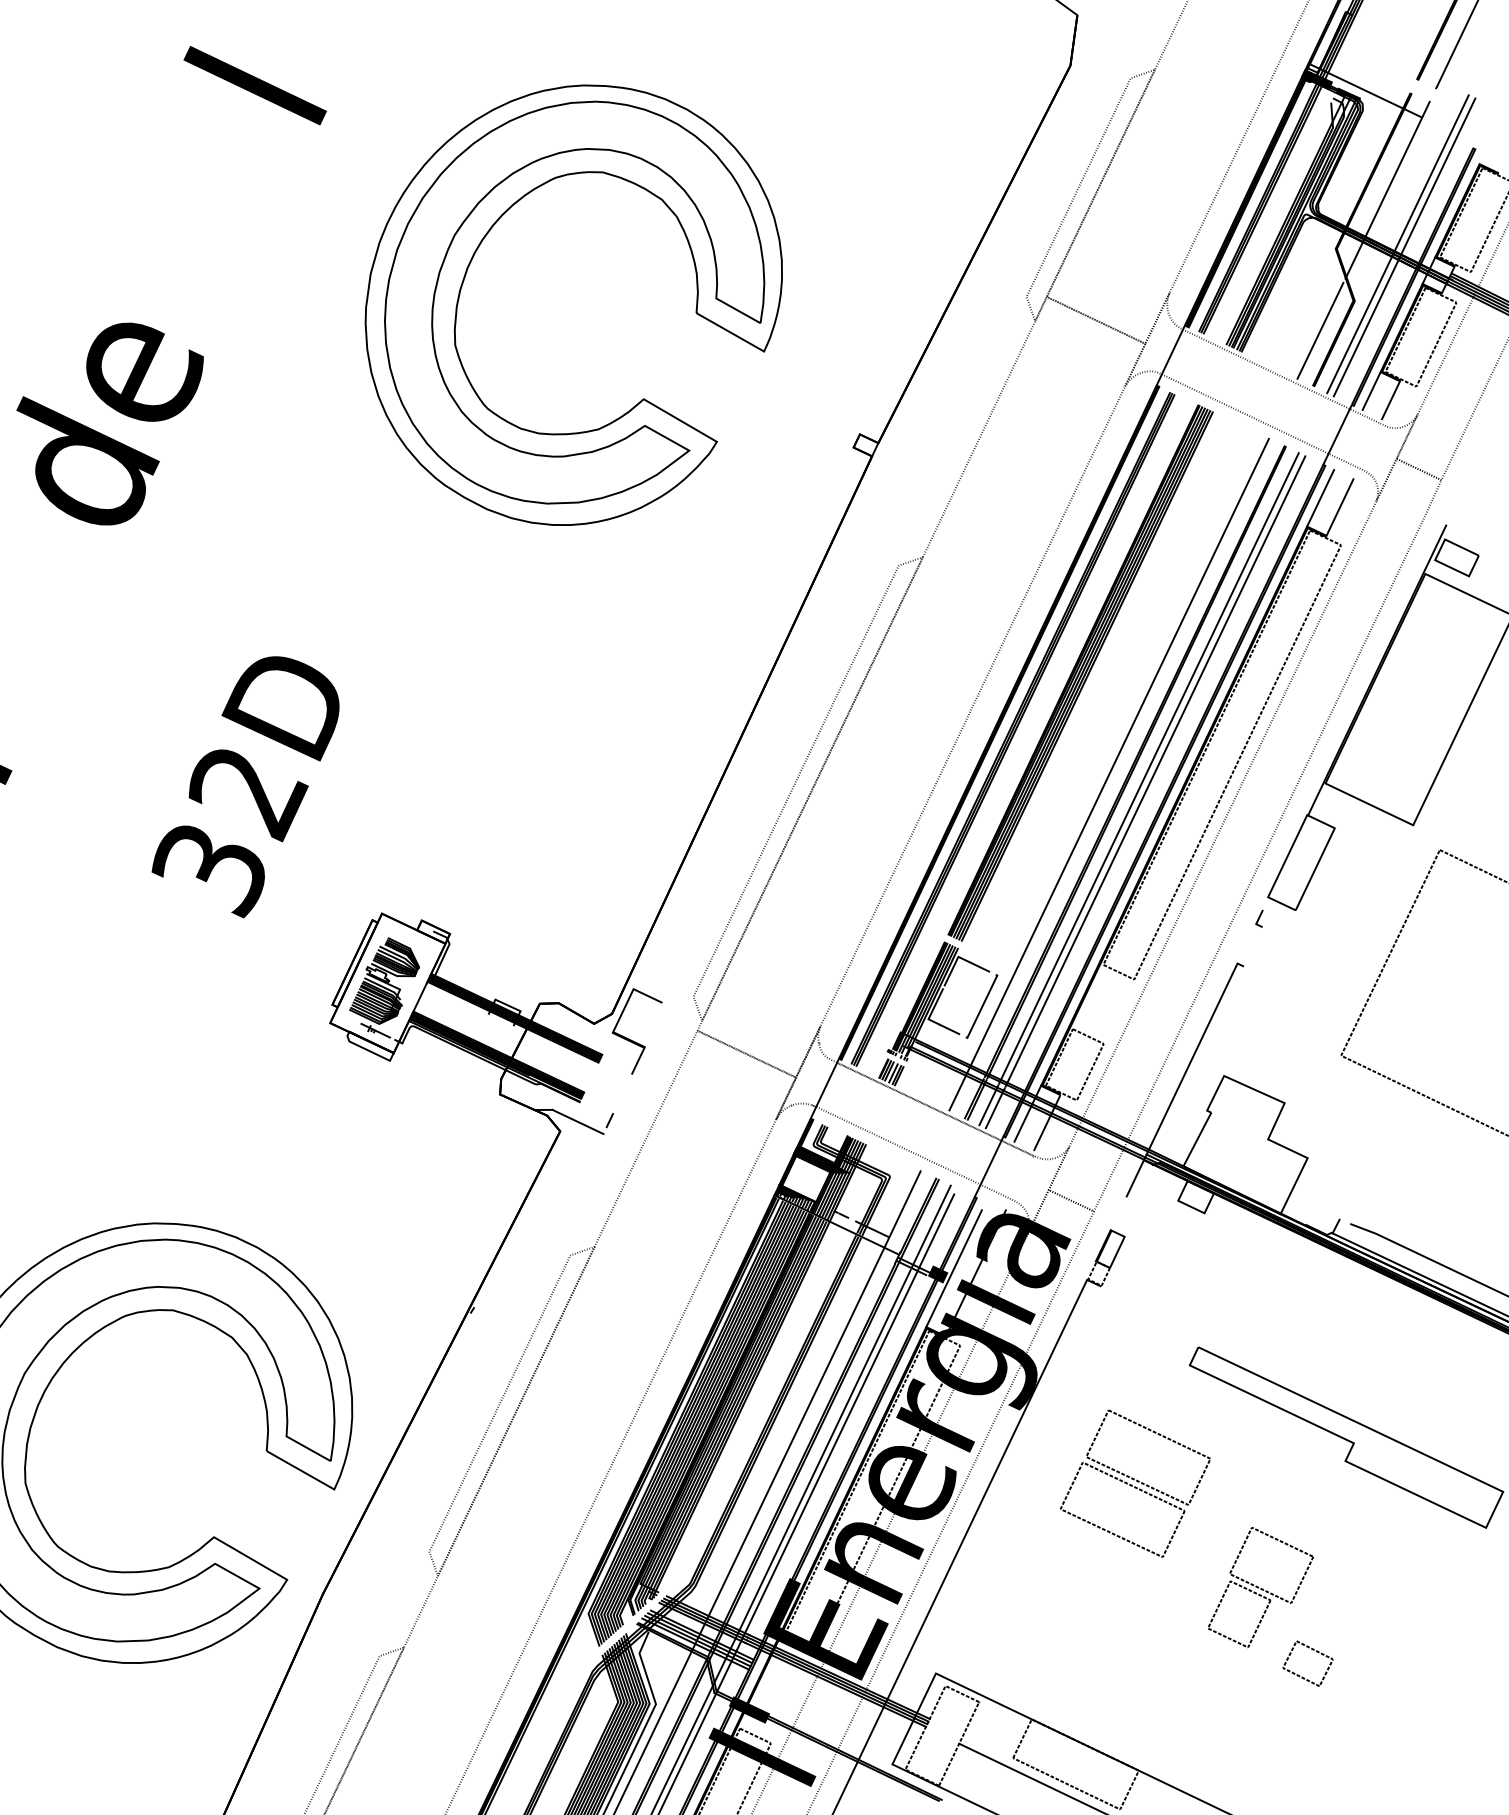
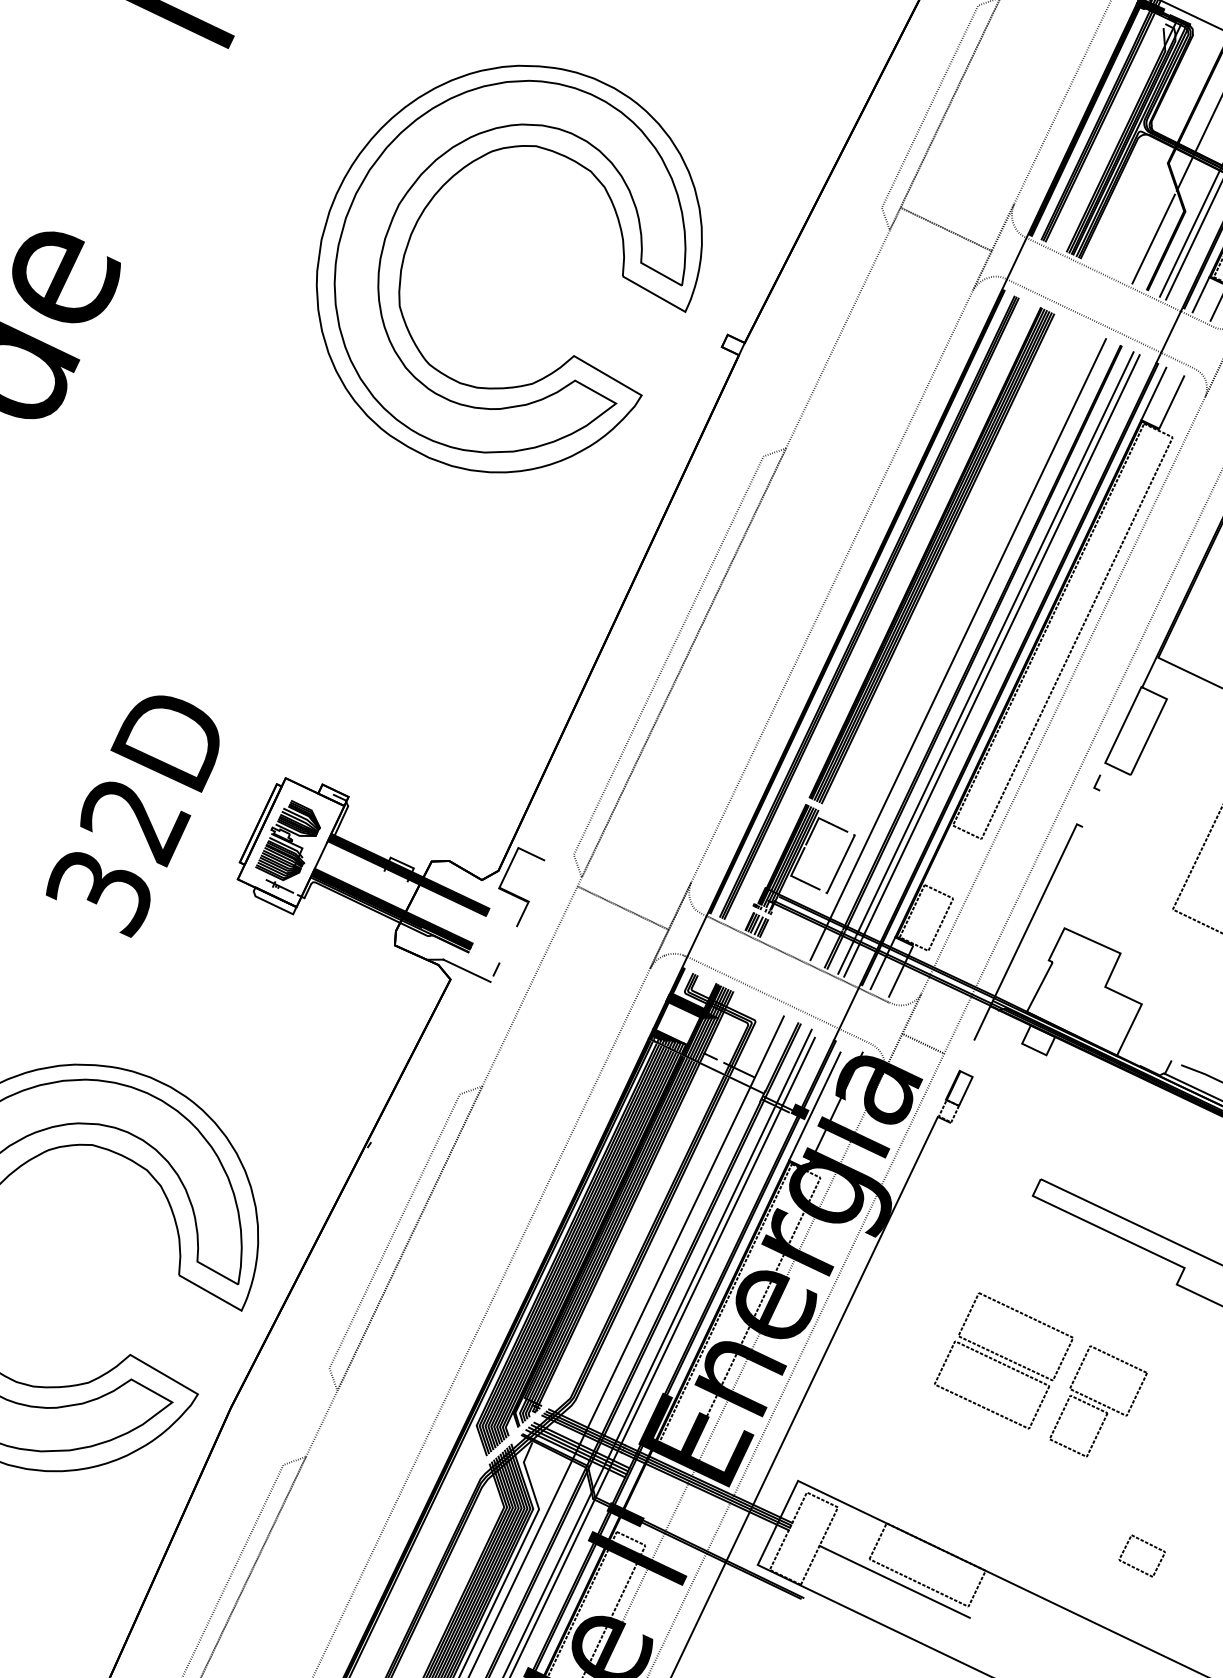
part: (474, 256) -> (417, 223), moved
text: (245, 787) -> (132, 816), moved
part: (1135, 1483) -> (1003, 1360), moved
part: (1300, 1675) -> (1135, 1566), moved

